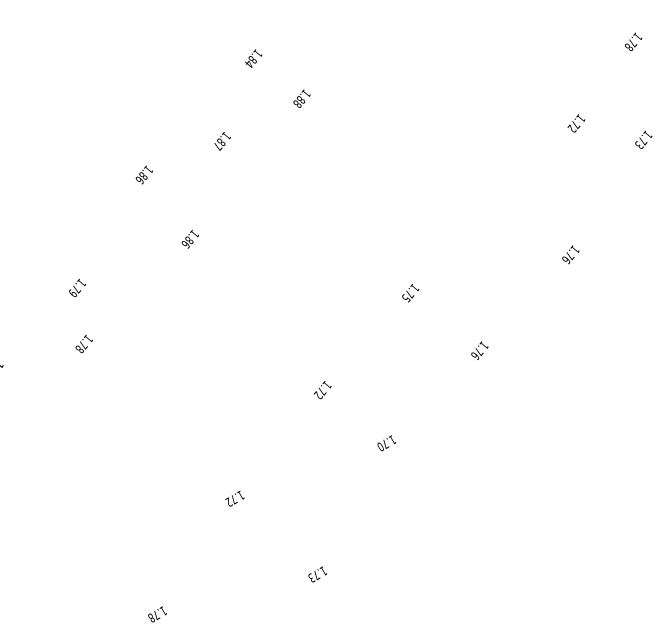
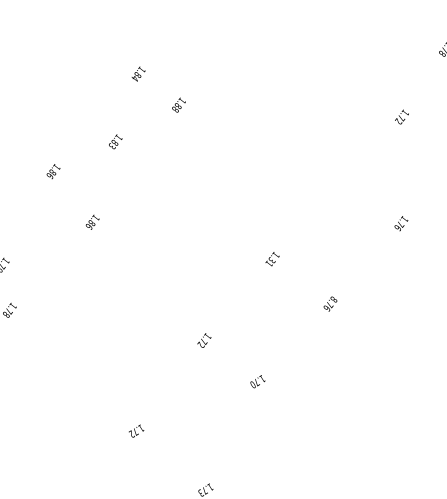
text: (217, 146) -> (111, 146), 1.87 -> 1.83
text: (407, 296) -> (270, 262), 1.75 -> 1.31
text: (483, 345) -> (333, 299), 1.76 -> 8.76

